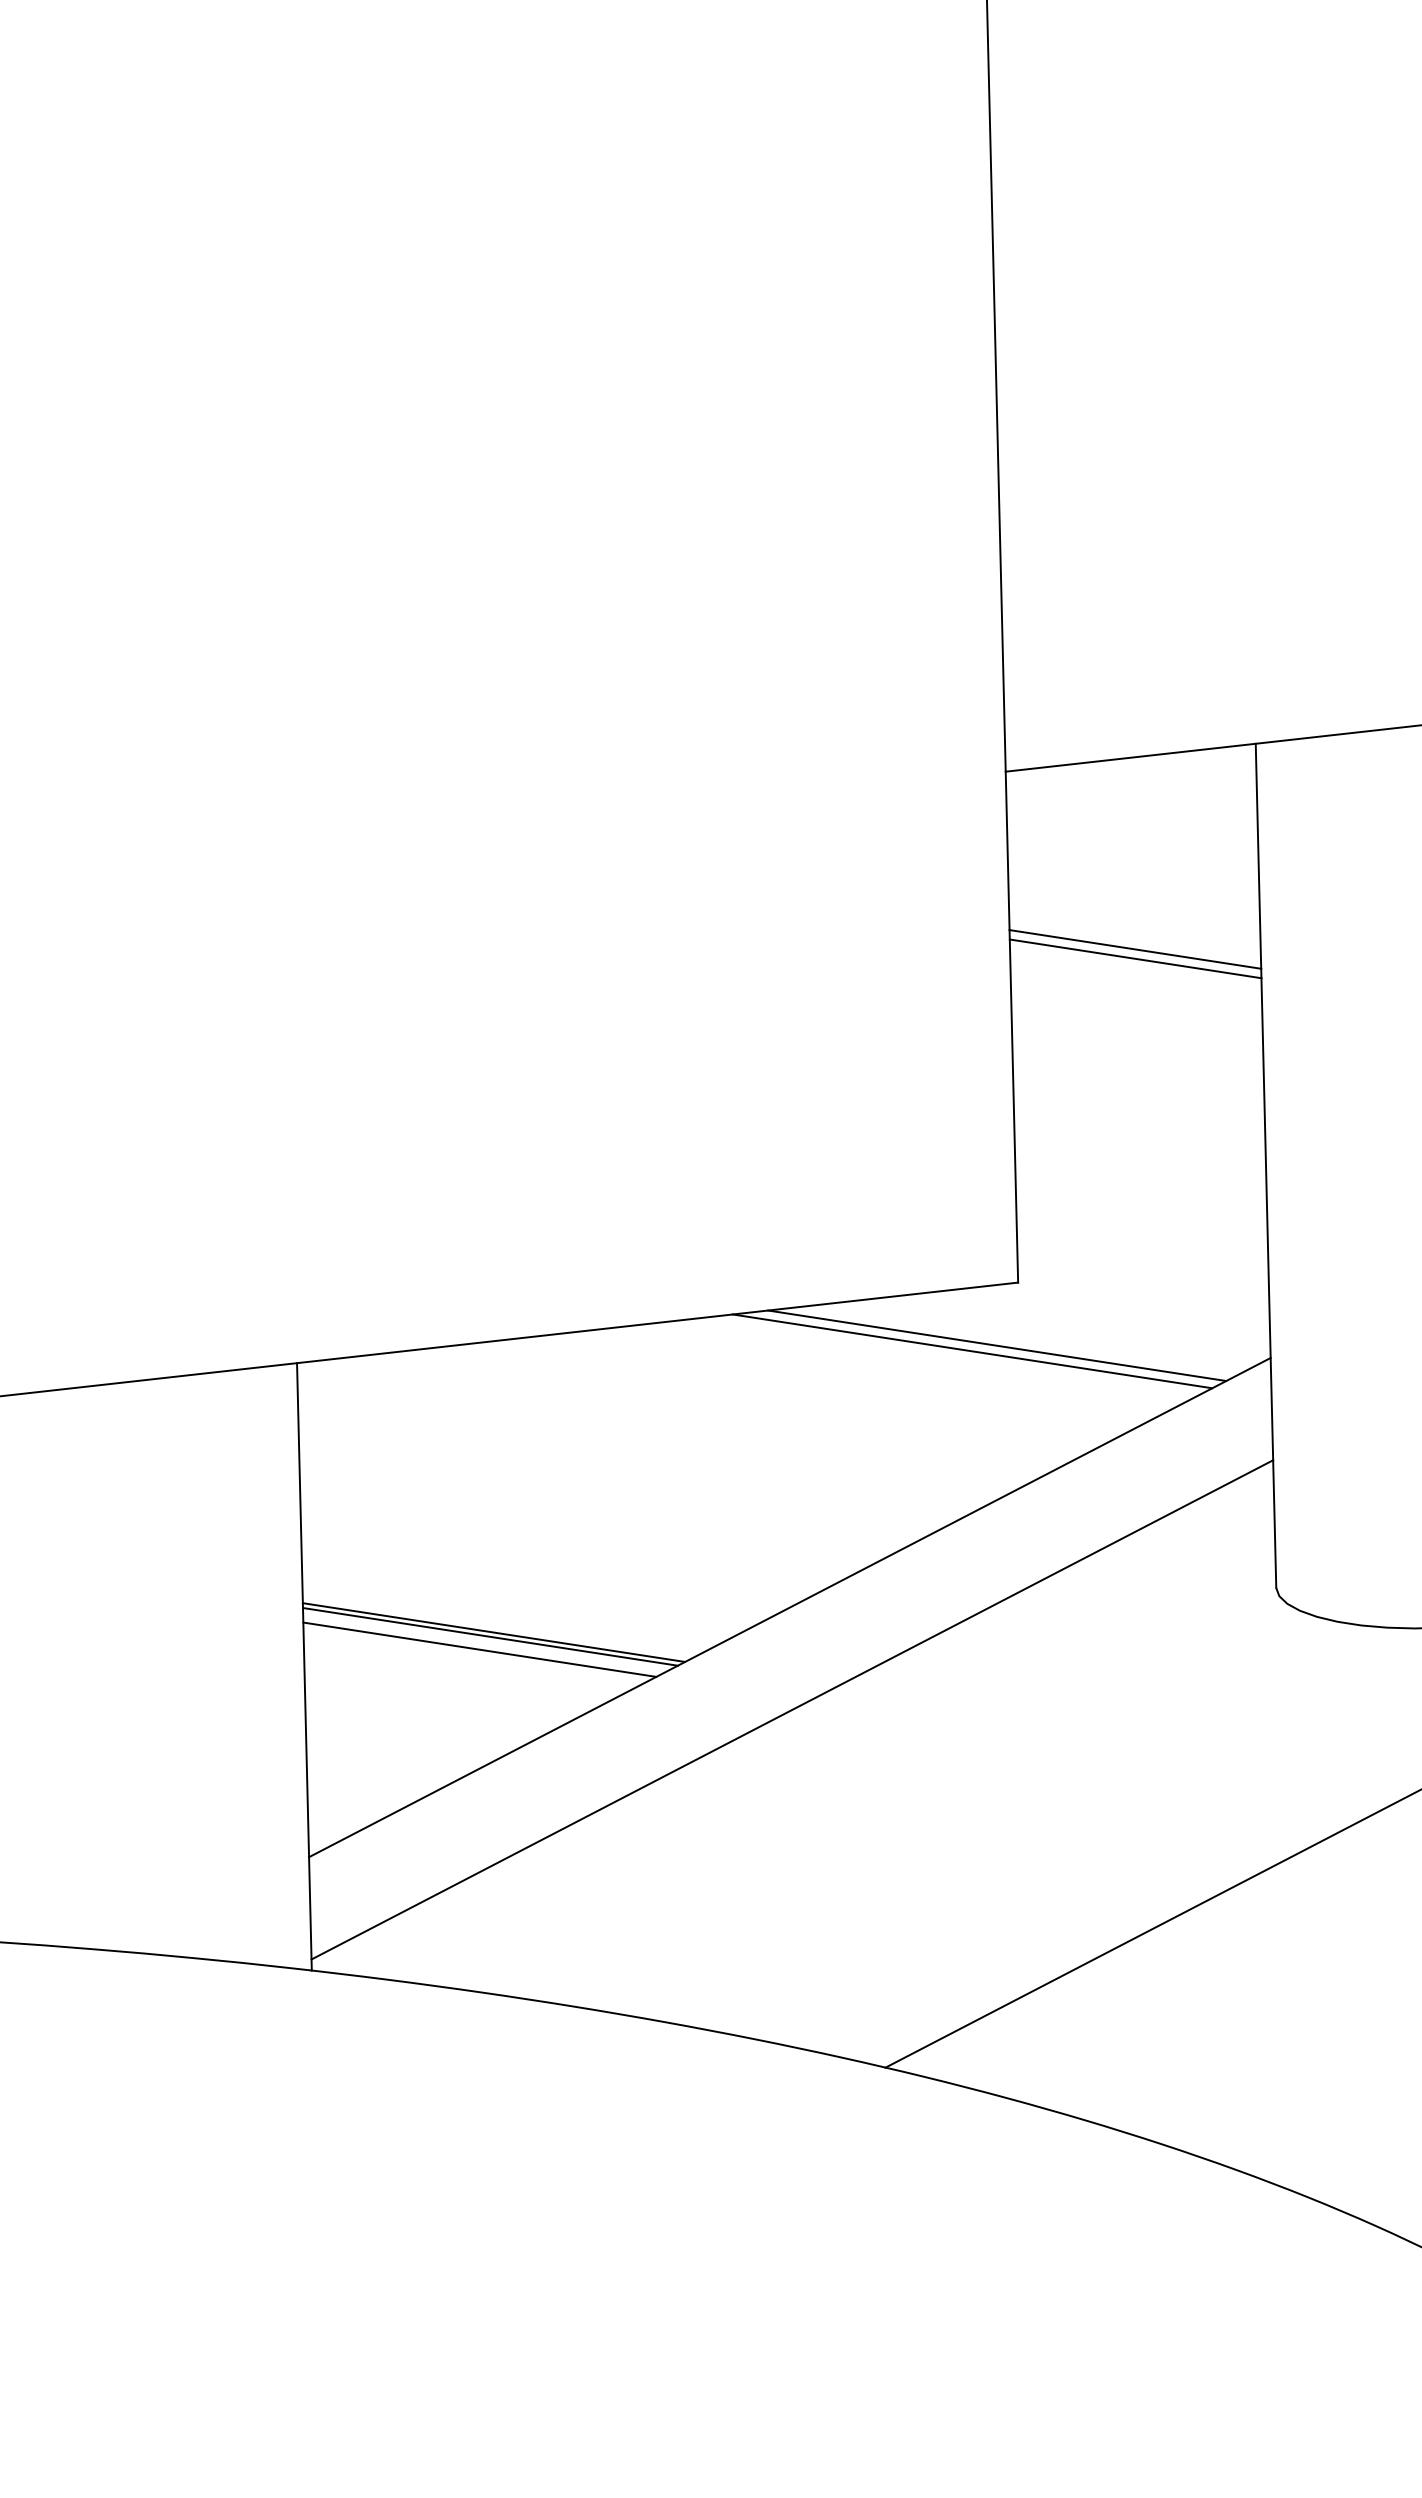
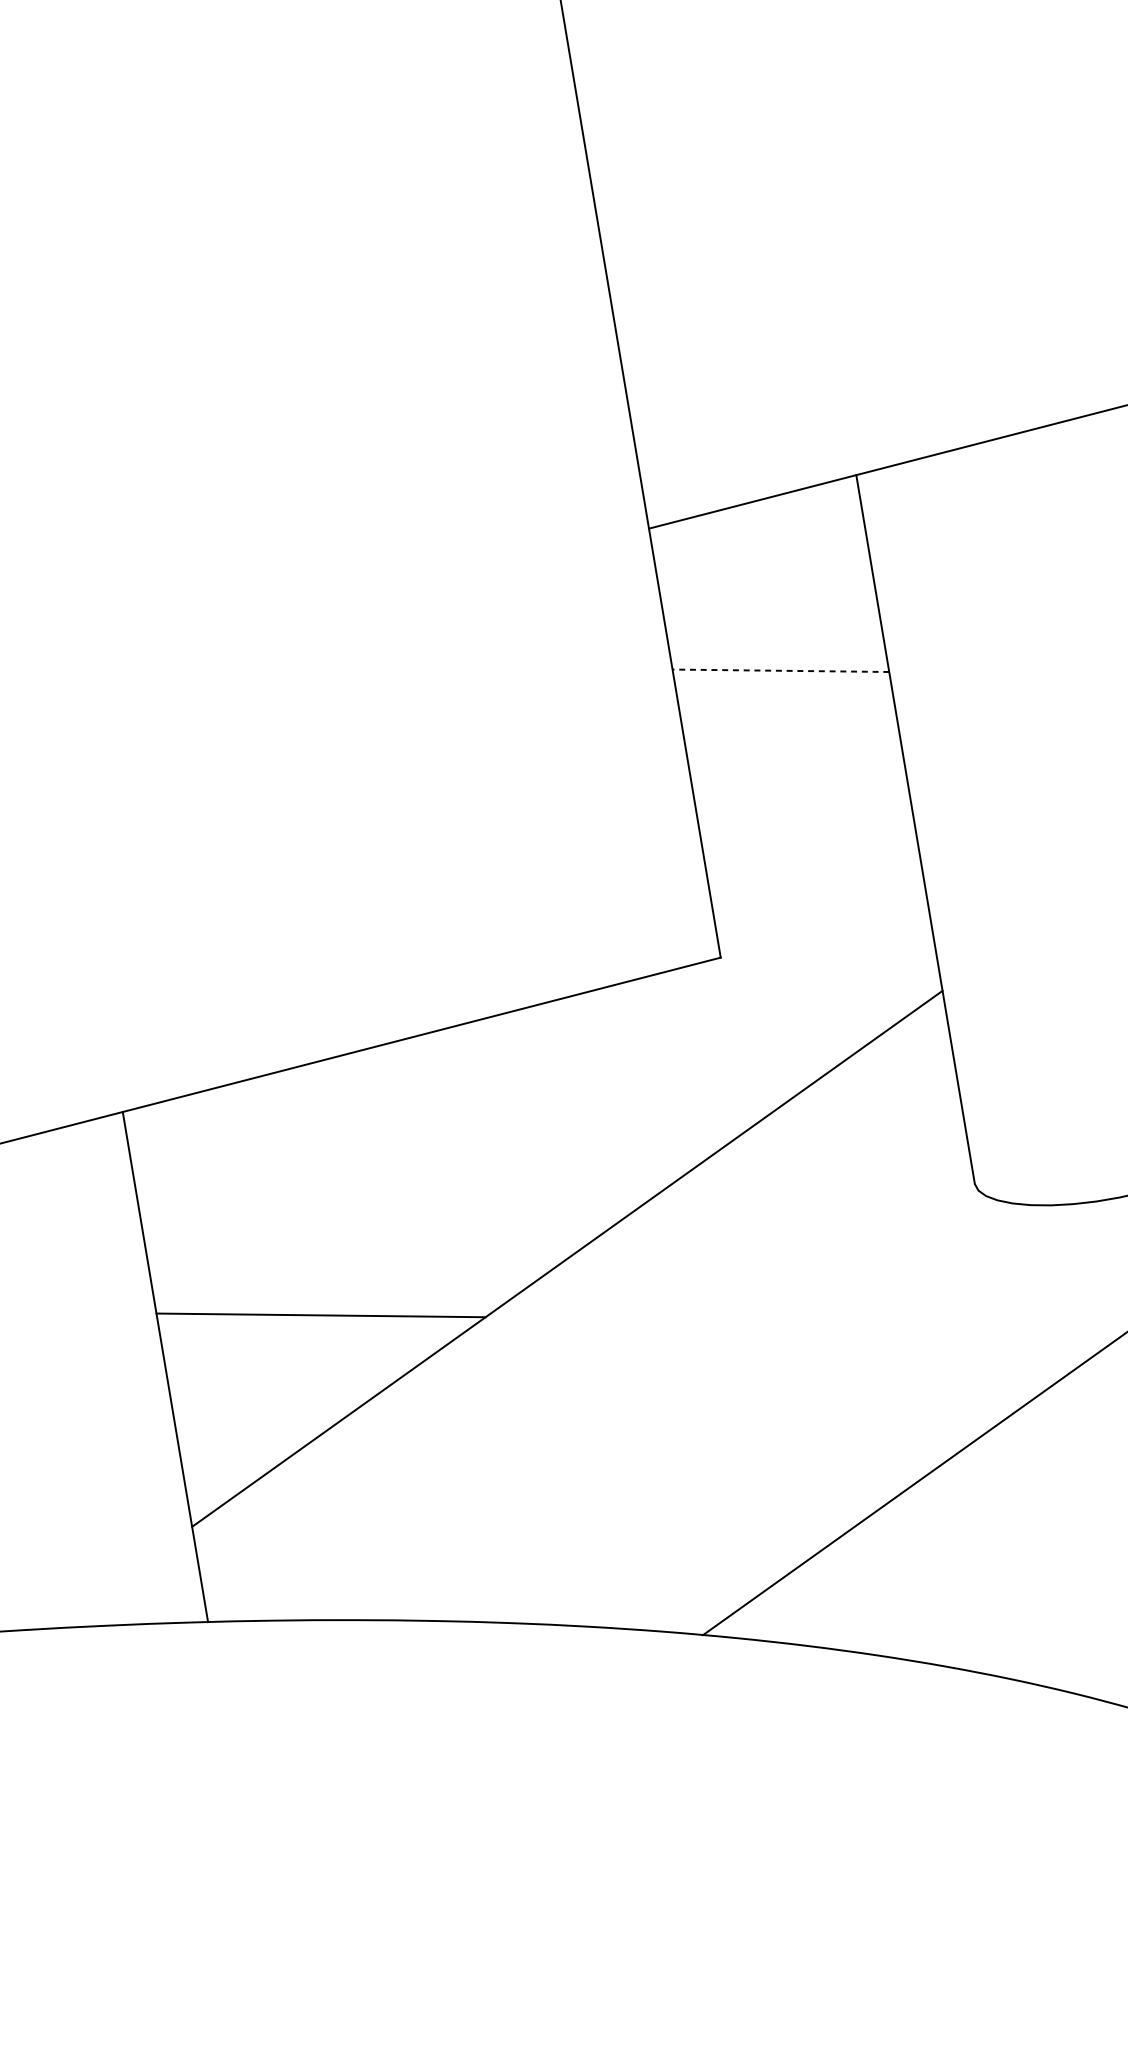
line: (1135, 949) -> (779, 662), removed
line: (1135, 958) -> (780, 670), solid -> dashed
line: (997, 1345) -> (710, 1013), removed
line: (972, 1351) -> (690, 1021), removed
line: (489, 1636) -> (317, 1319), removed
line: (479, 1649) -> (310, 1331), removed
line: (792, 1709) -> (581, 1344), removed

